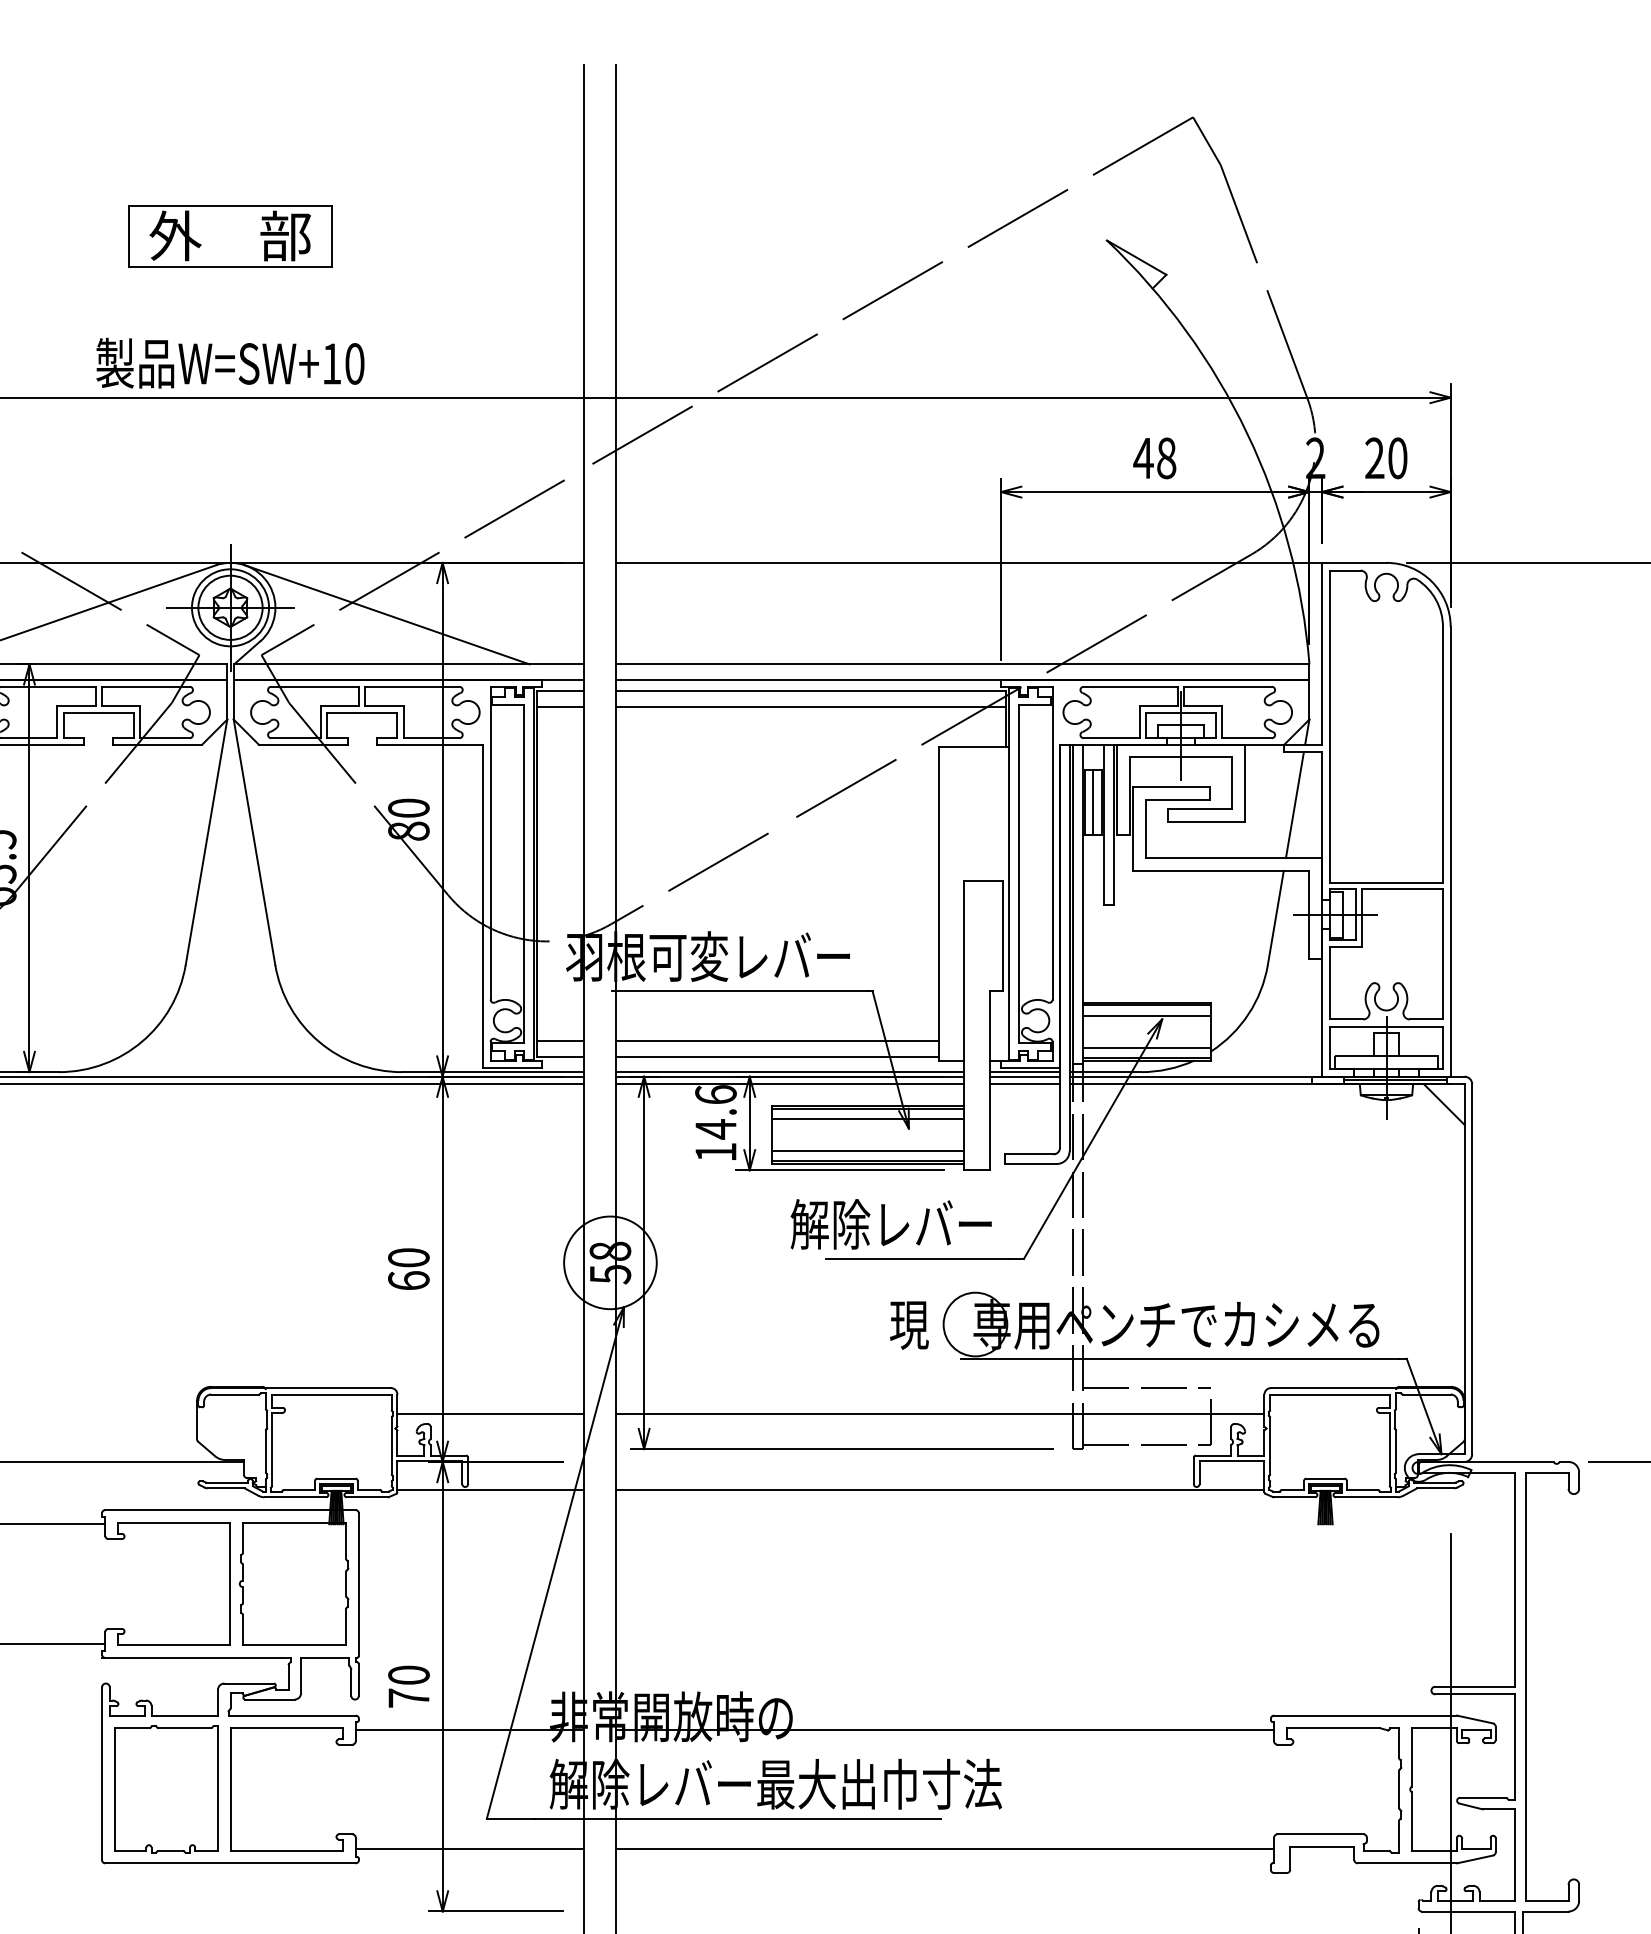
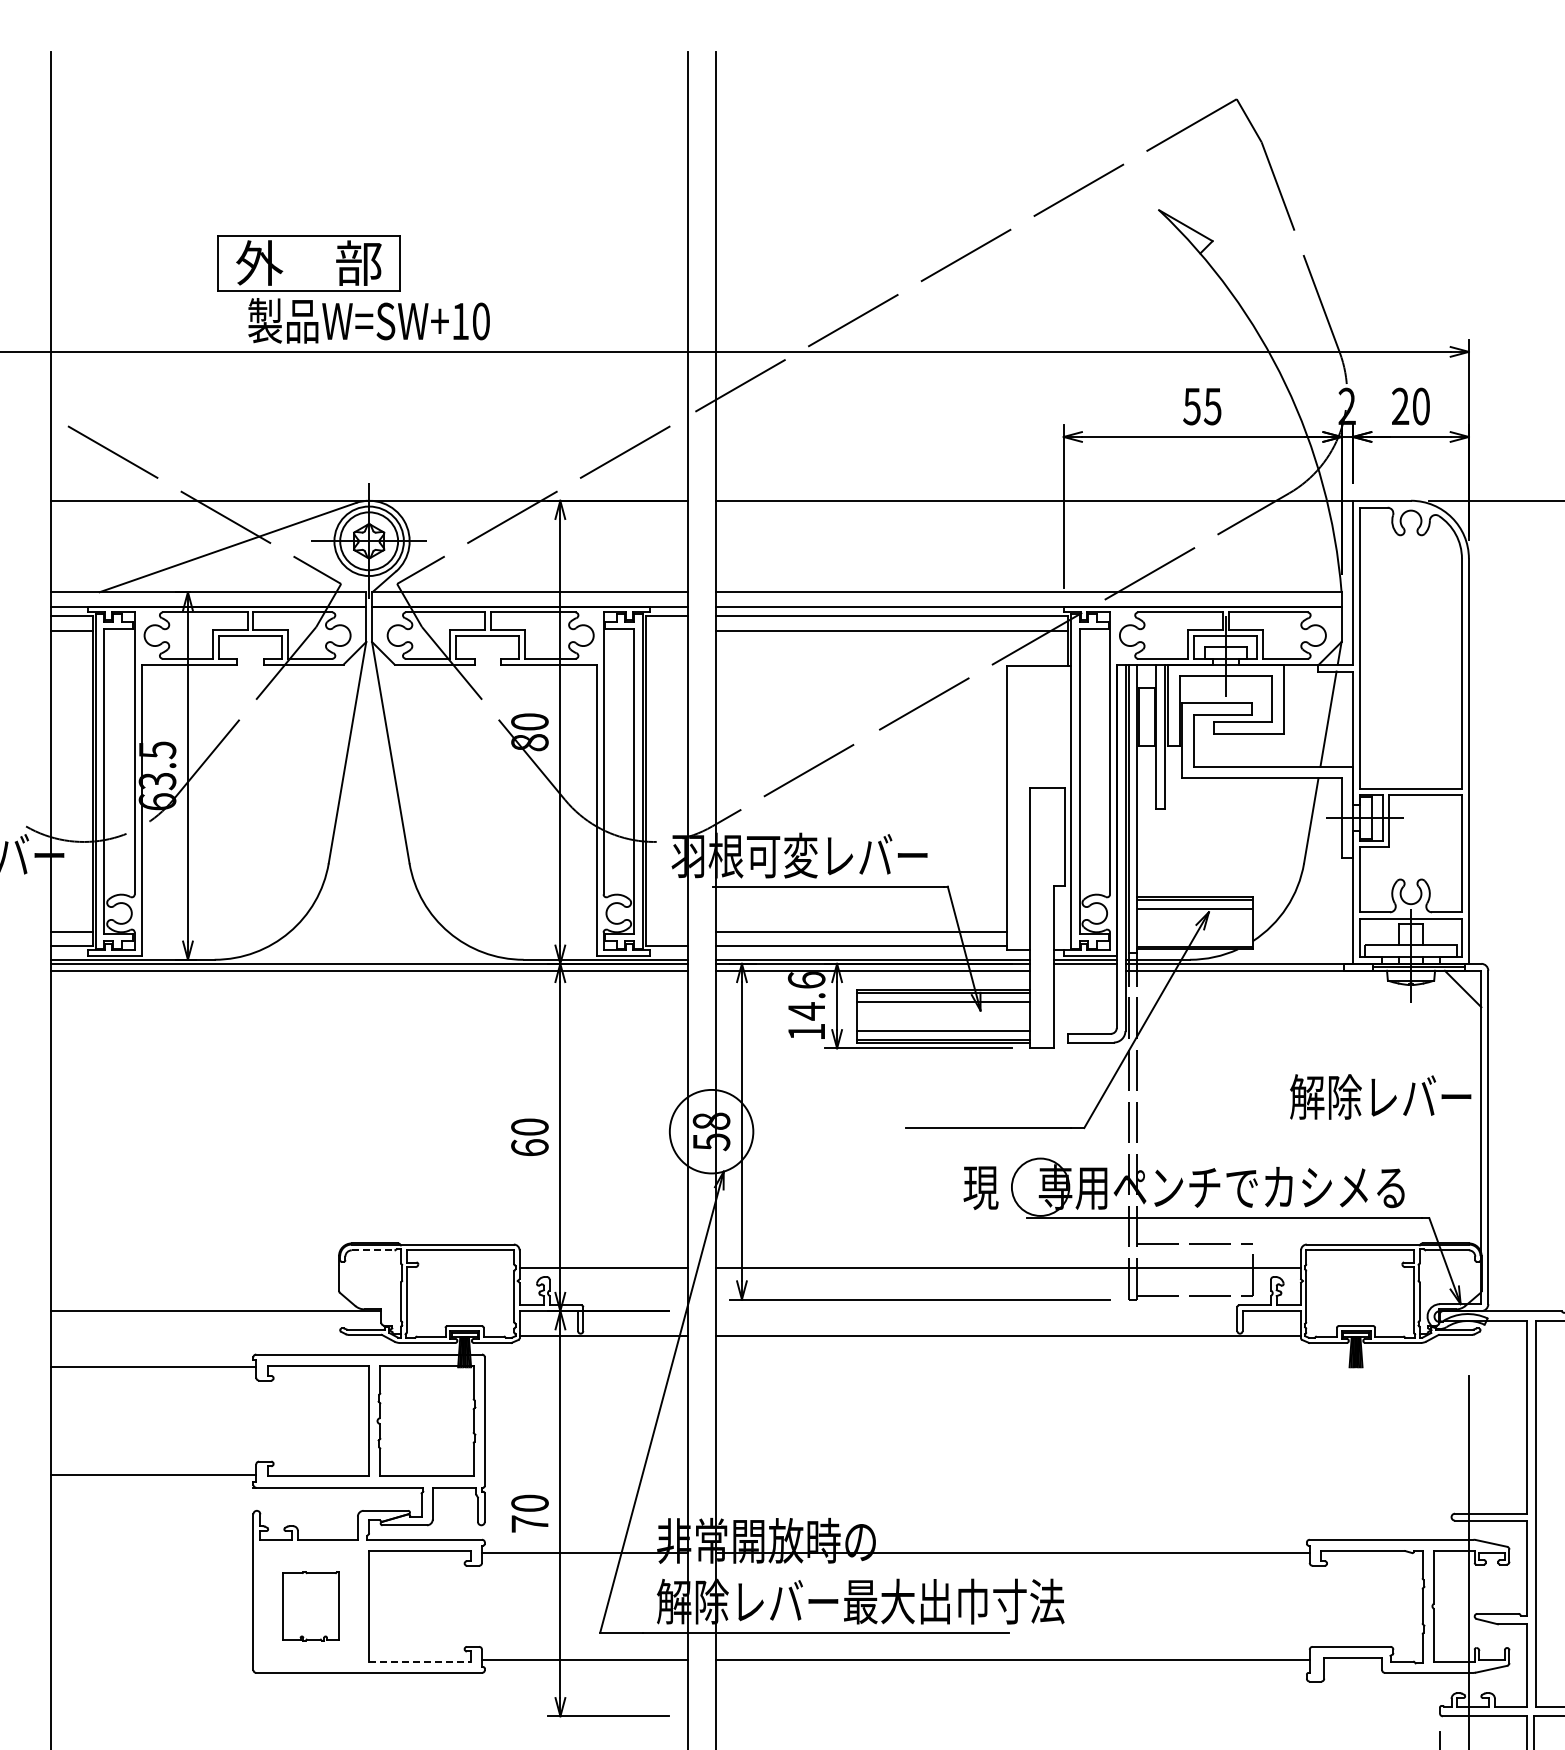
part: (229, 236) -> (308, 263), moved
text: (1154, 458) -> (1201, 406), 48 -> 55
line: (386, 614) -> (509, 547), removed
line: (560, 706) -> (666, 630), removed
line: (1092, 802) -> (1146, 716), removed
line: (560, 1040) -> (666, 931), removed
line: (1147, 1047) -> (1195, 937), removed
line: (1025, 1084) -> (1085, 970), removed
text: (891, 1223) -> (1380, 1096), moved
line: (235, 1394) -> (373, 1250), solid -> dashed
part: (166, 1789) -> (311, 1606), size x0.6
line: (286, 1850) -> (419, 1661), solid -> dashed

